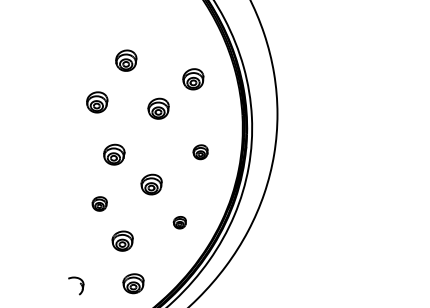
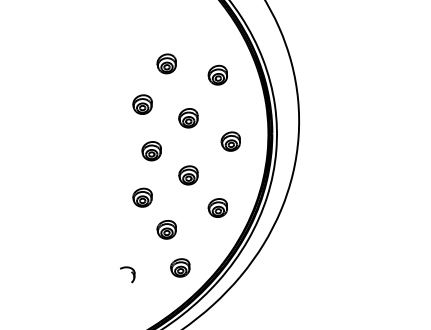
part: (125, 60) -> (166, 63), moved
part: (97, 102) -> (142, 104), moved
part: (158, 108) -> (188, 118), moved
part: (200, 152) -> (230, 141), size x1.43
part: (99, 203) -> (142, 197), size x1.43
part: (179, 222) -> (217, 207), size x1.67

